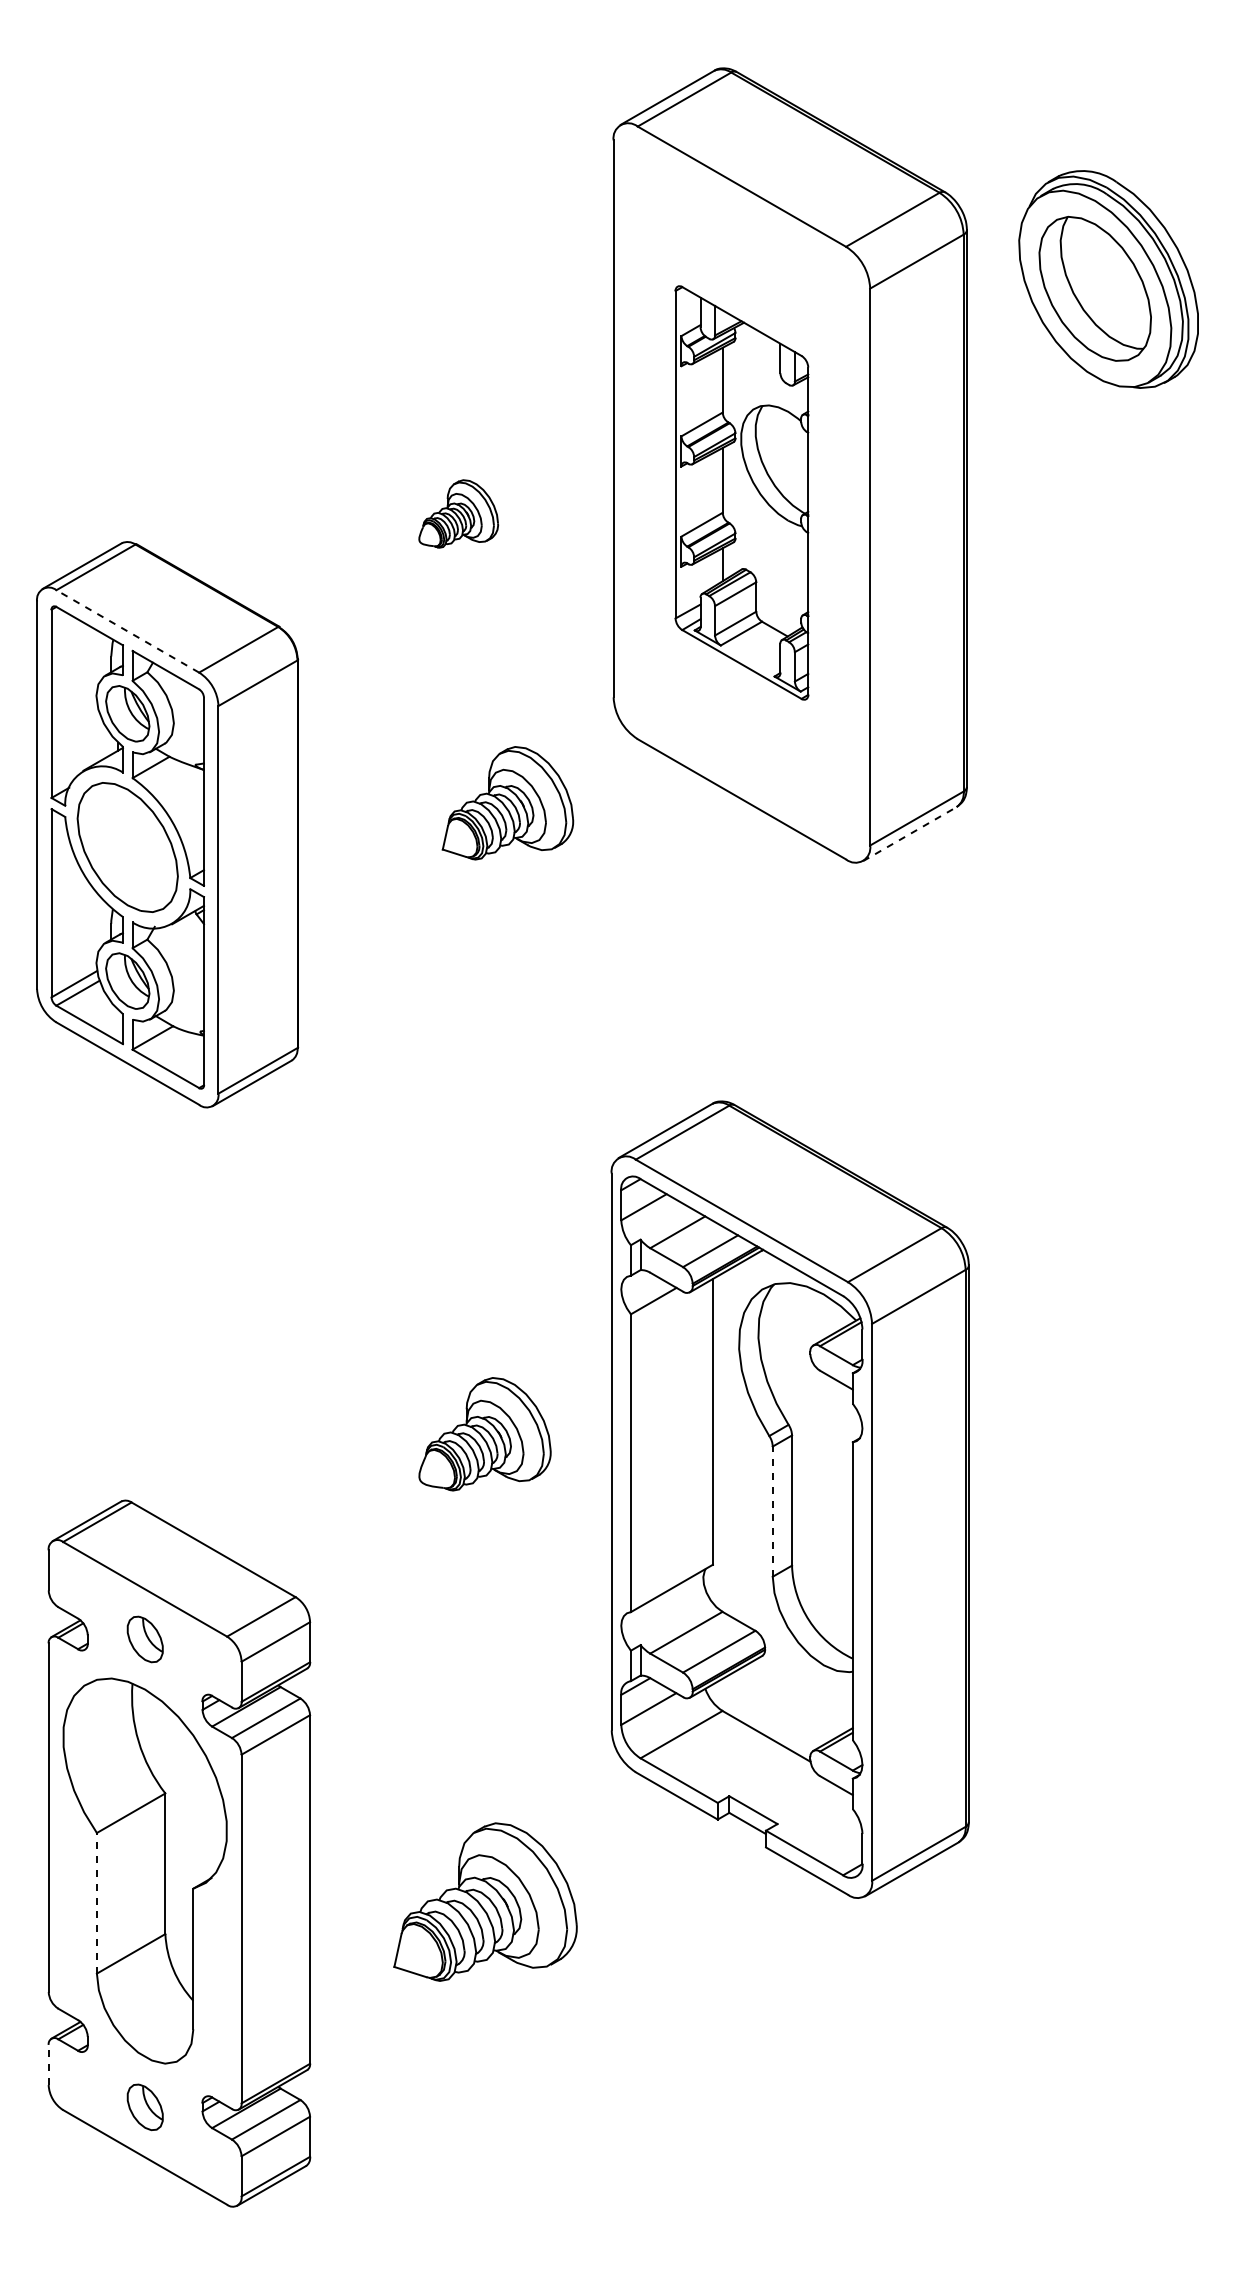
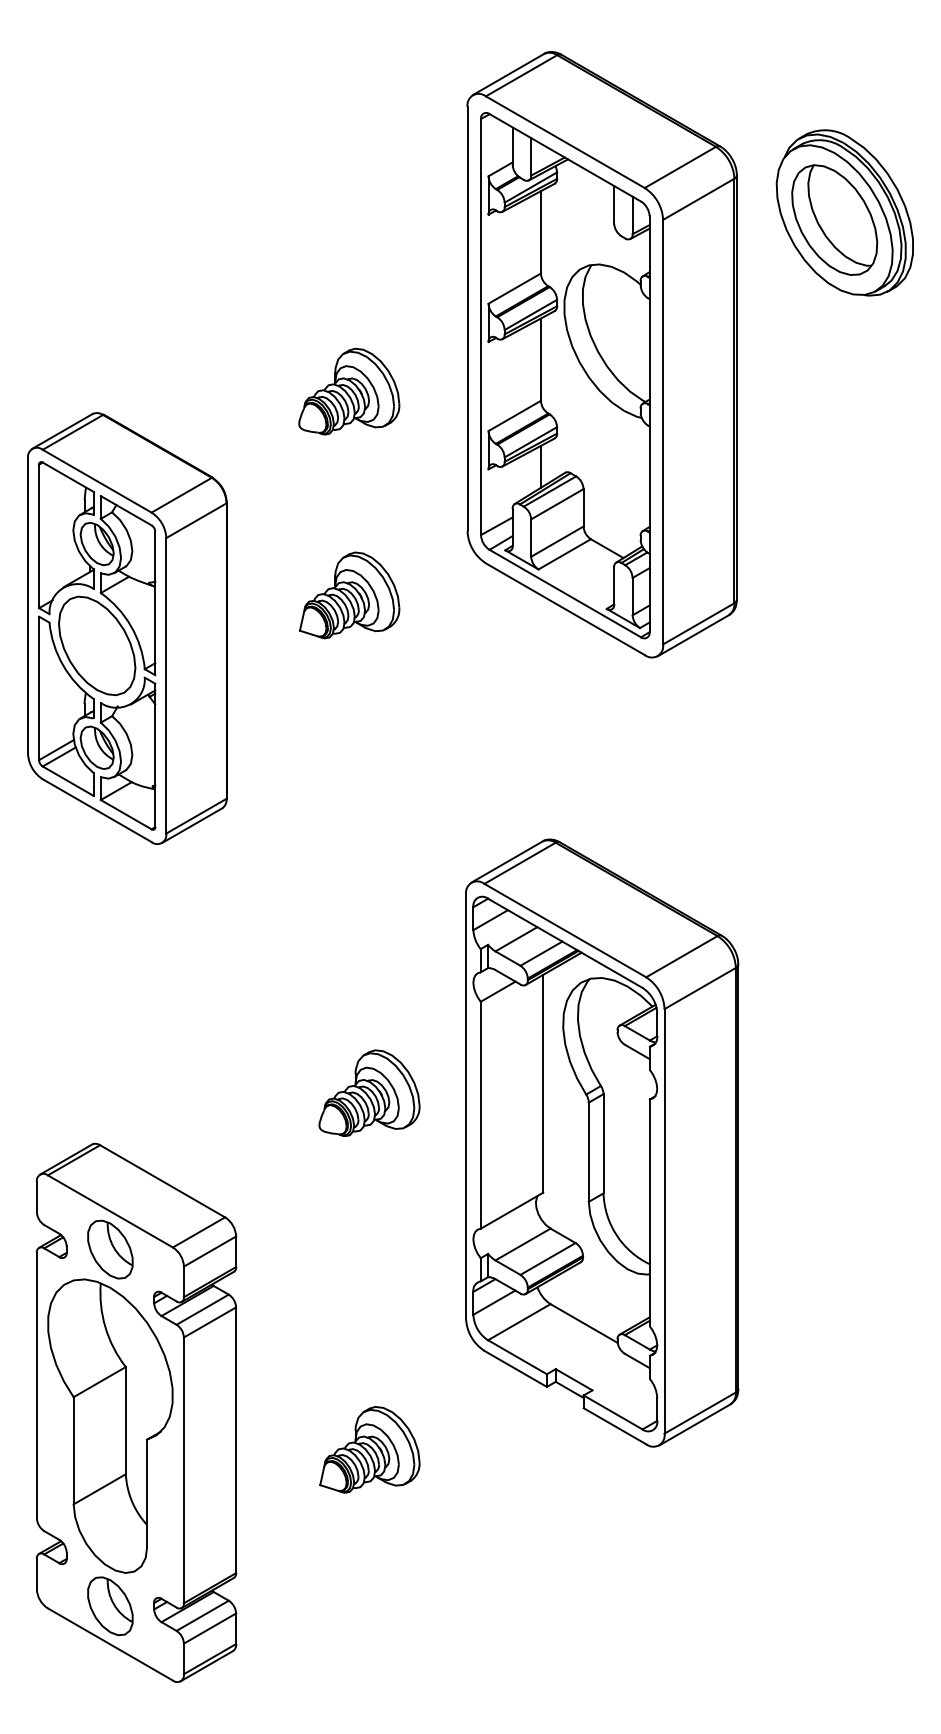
part: (741, 492) -> (565, 375), size x1.67
part: (458, 513) -> (349, 391), size x1.67
line: (127, 631) -> (96, 481), dashed -> solid
part: (507, 803) -> (349, 595), moved
line: (909, 834) -> (693, 636), dashed -> solid
line: (772, 1511) -> (588, 1152), dashed -> solid
part: (145, 1639) -> (110, 1249), size x1.67
part: (485, 1901) -> (369, 1449), size x0.71
line: (96, 1902) -> (73, 1450), dashed -> solid
line: (48, 2064) -> (36, 1573), dashed -> solid
part: (145, 2107) -> (110, 1606), size x1.67

